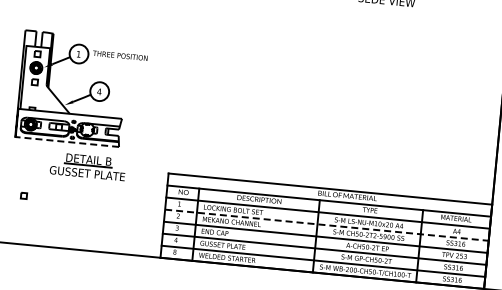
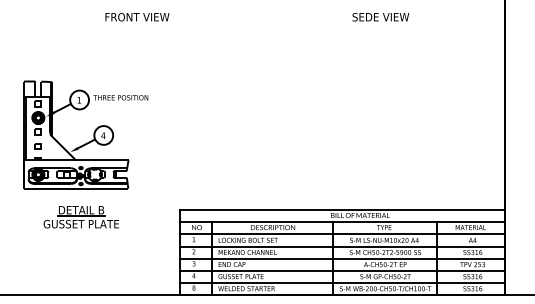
line: (67, 141) -> (76, 188), dashed -> solid
part: (87, 166) -> (80, 217), moved
part: (23, 195) -> (37, 146), moved
line: (326, 225) -> (342, 246), dashed -> solid

